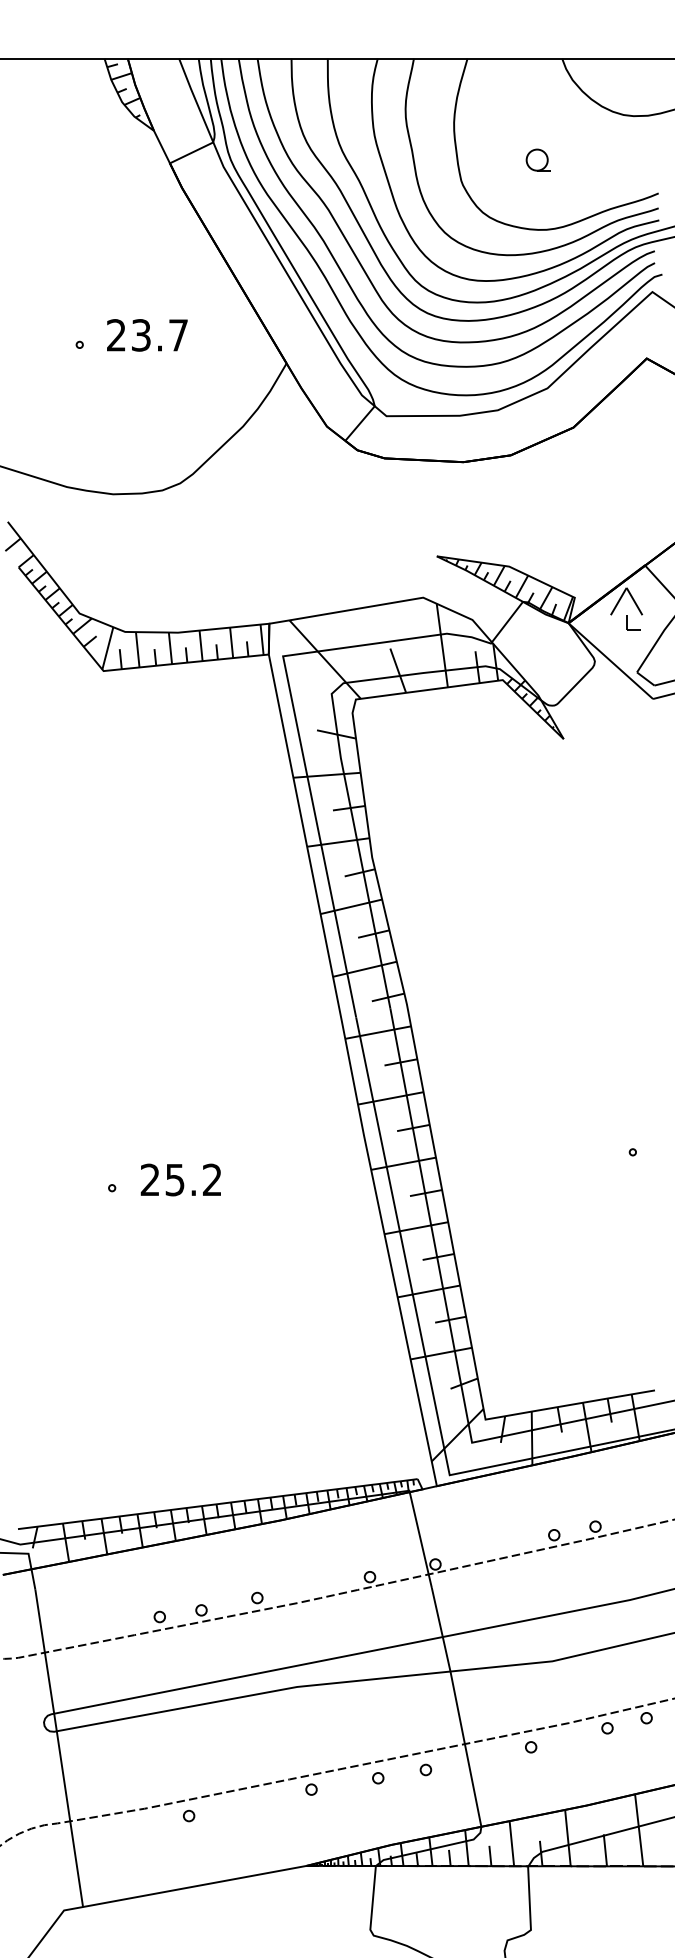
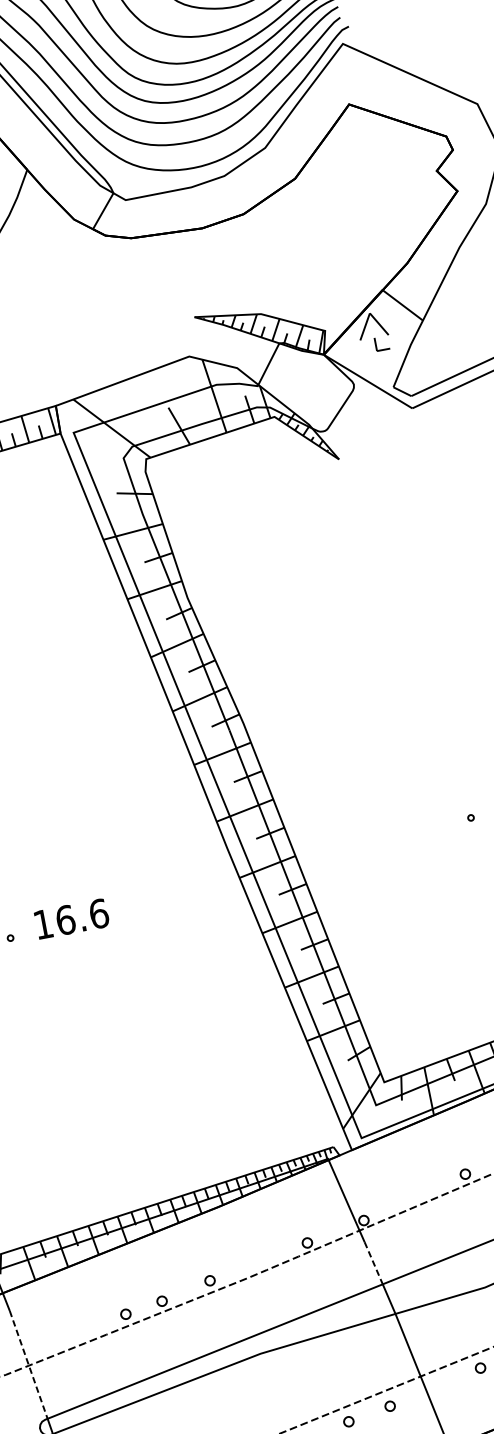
text: (181, 1179) -> (71, 918), 25.2 -> 16.6
line: (437, 1612) -> (373, 1263), solid -> dashed
line: (44, 1652) -> (28, 1365), solid -> dashed

